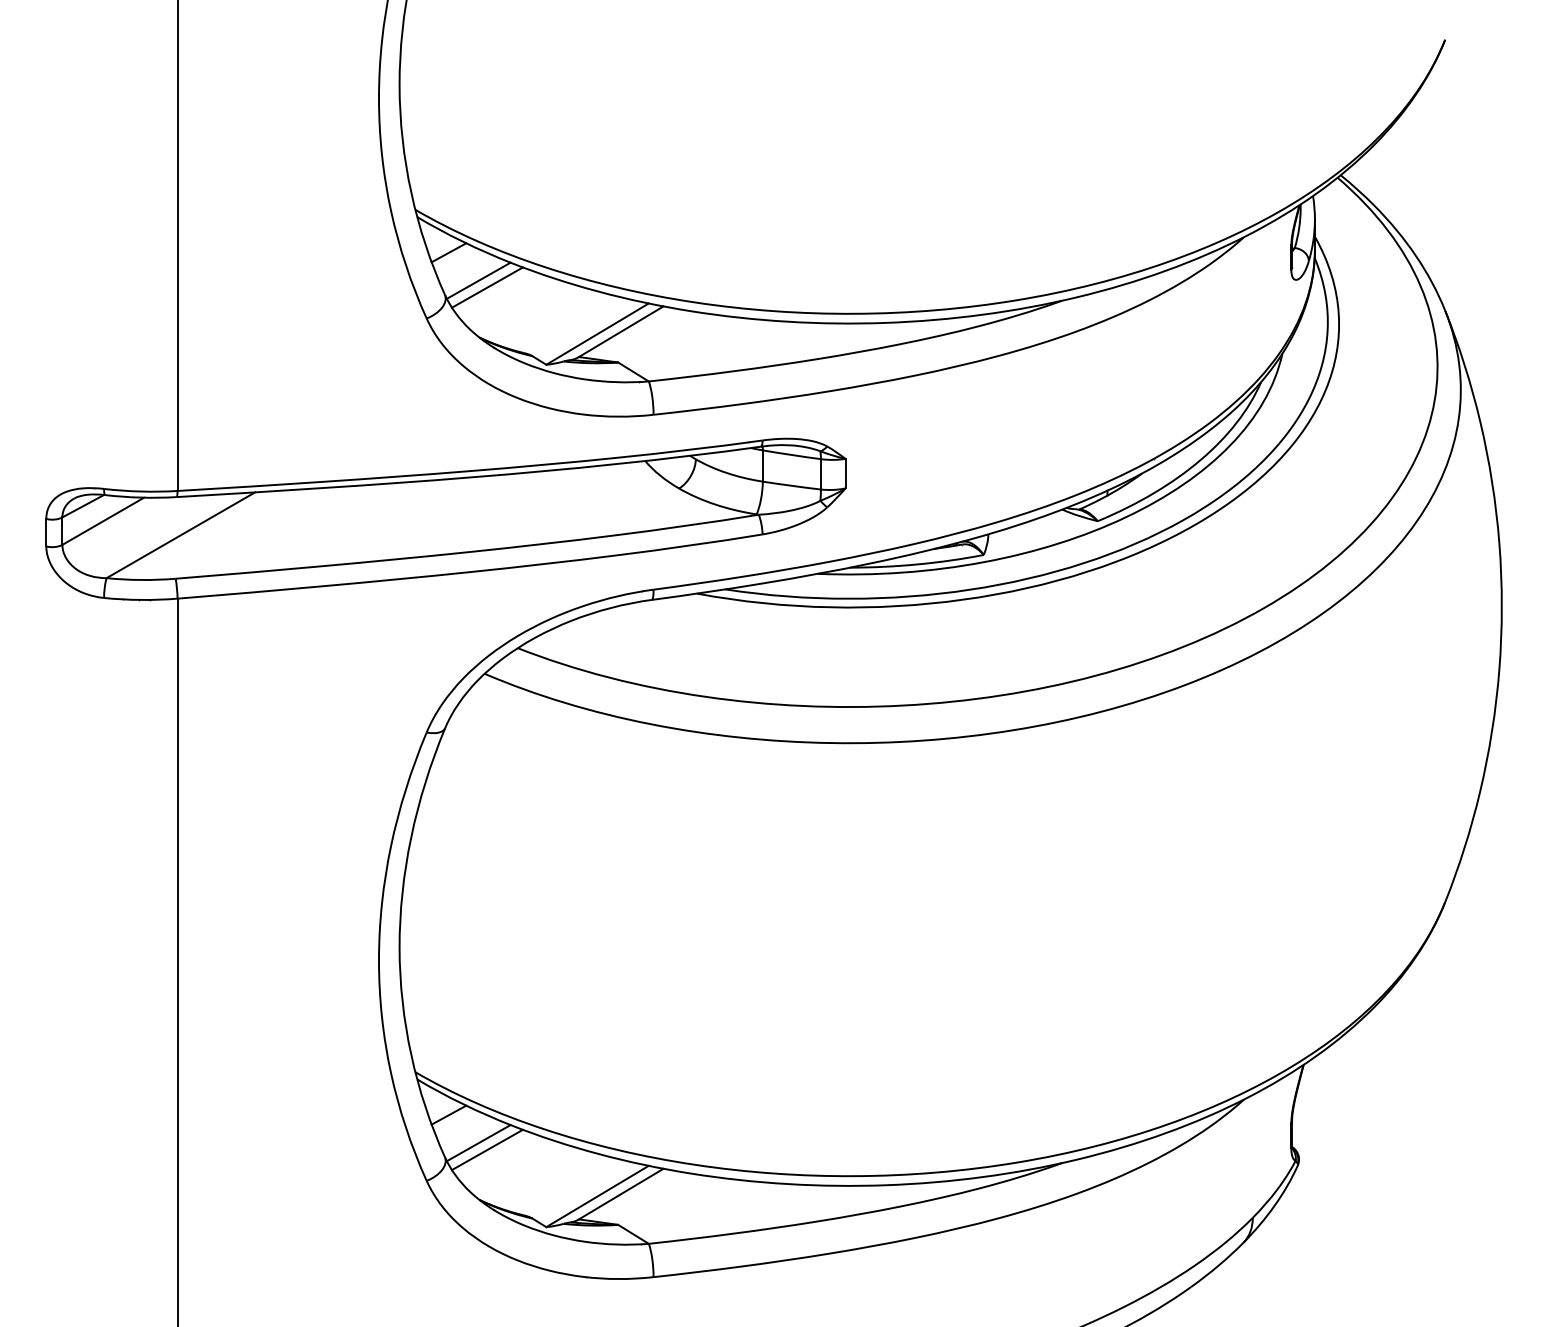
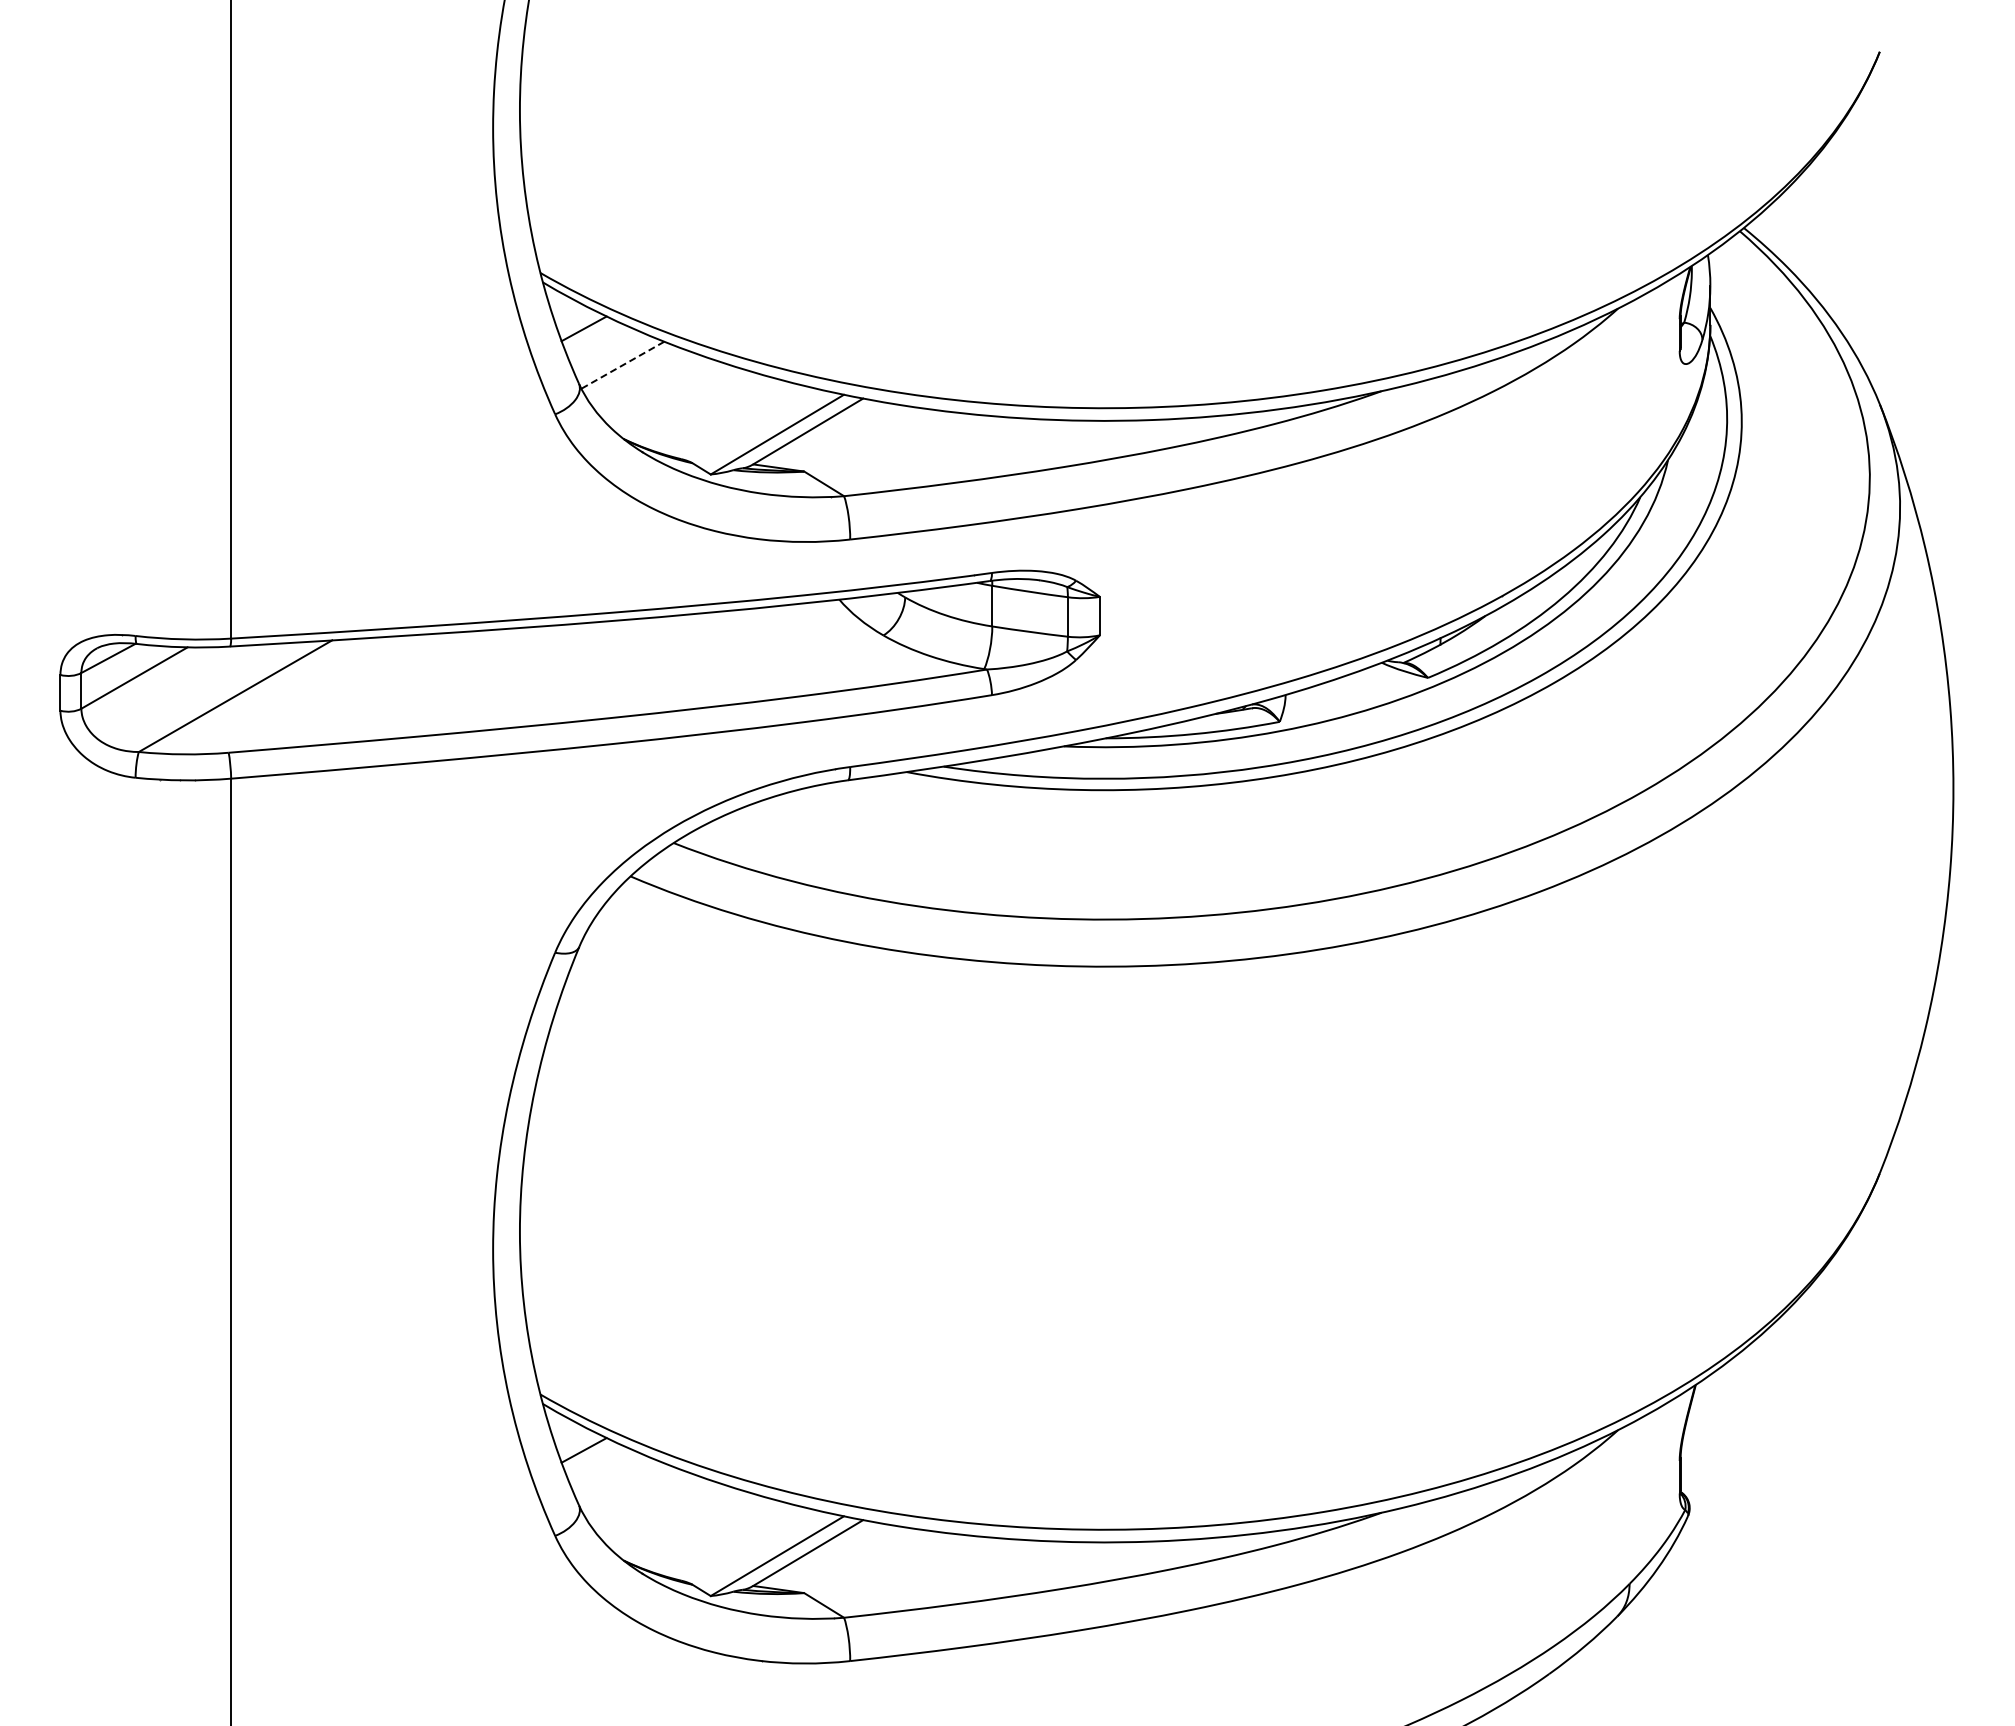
line: (478, 280) -> (622, 365), solid -> dashed
line: (486, 287) -> (633, 373), removed
line: (478, 1142) -> (622, 1486), removed
line: (486, 1149) -> (633, 1495), removed

